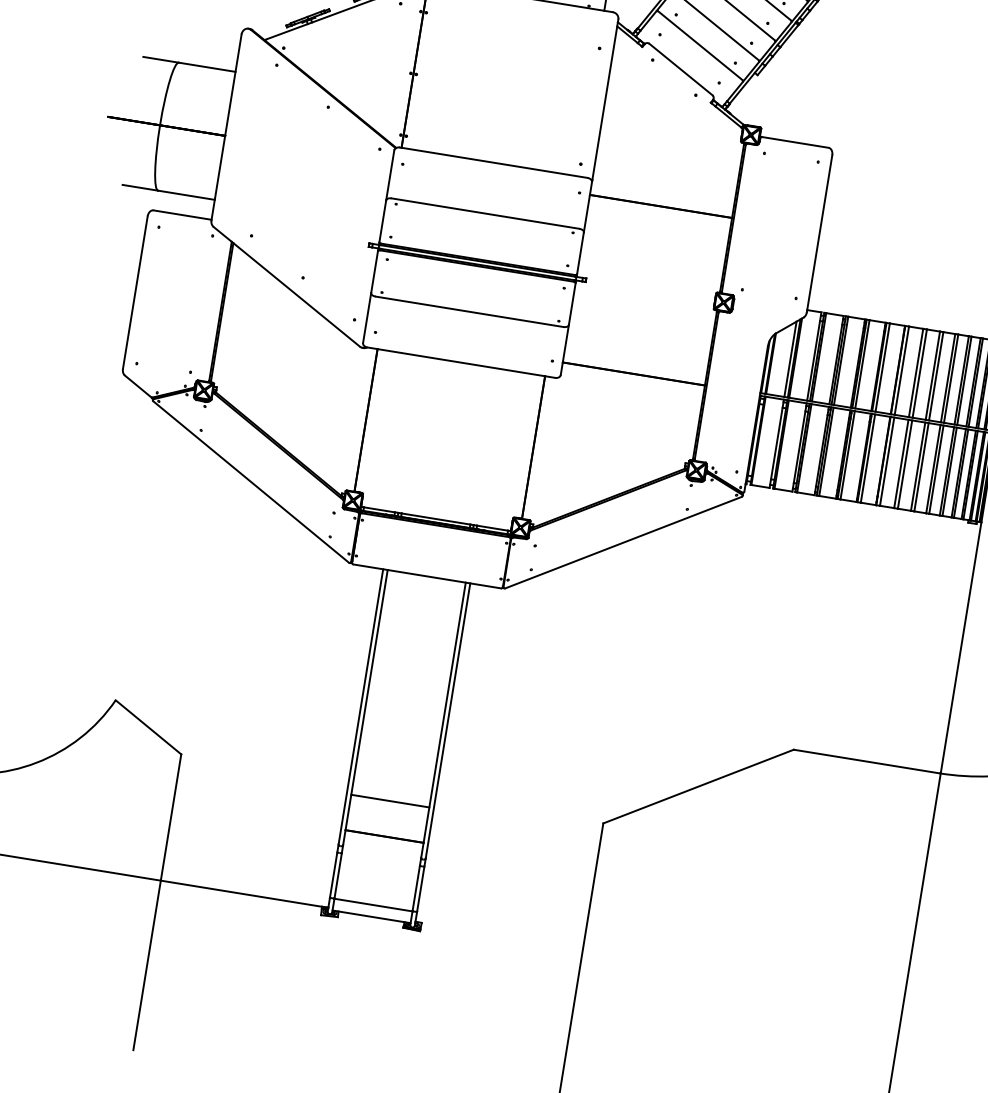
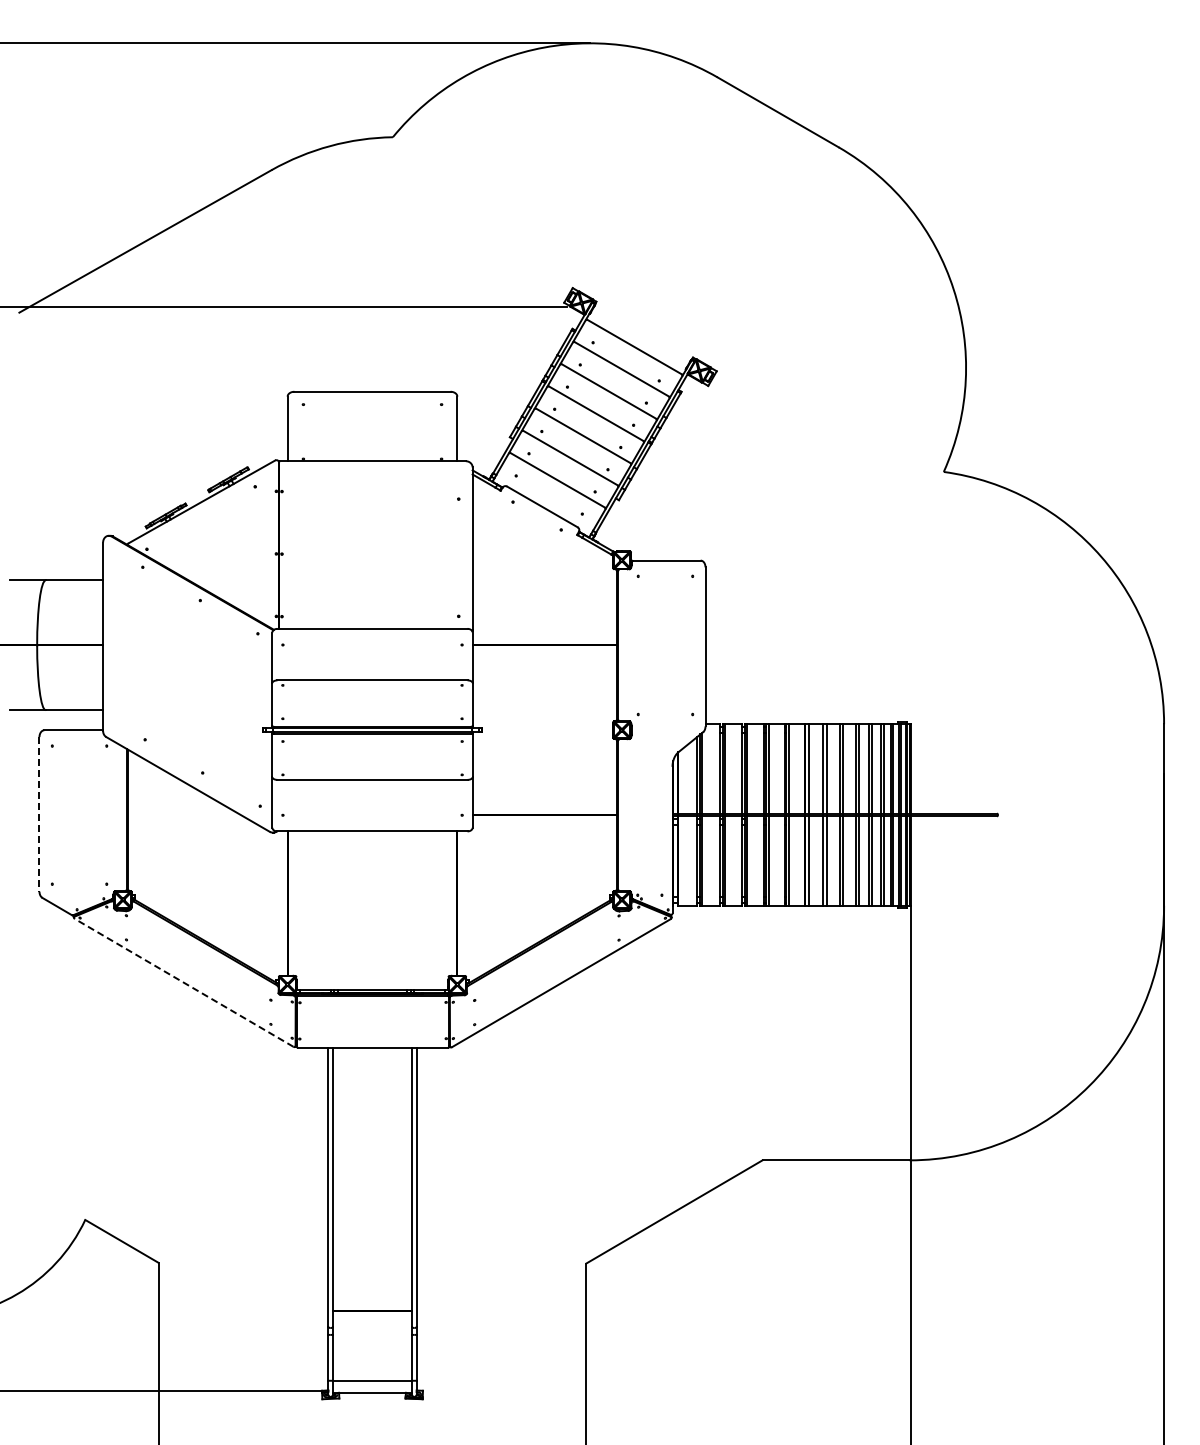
line: (135, 292) -> (39, 814), solid -> dashed
line: (251, 481) -> (184, 982), solid -> dashed
line: (390, 801) -> (372, 1275), removed

